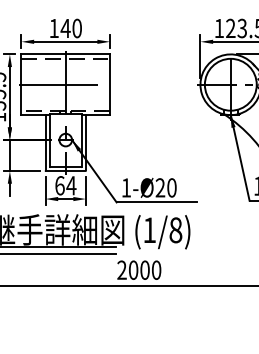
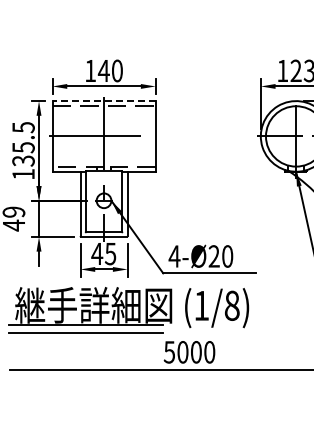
line: (66, 54) -> (104, 101), solid -> dashed
text: (65, 185) -> (103, 253), 64 -> 45
text: (126, 187) -> (174, 256), 1-Ø20 -> 4-Ø20
text: (121, 270) -> (169, 352), 2000 -> 5000

